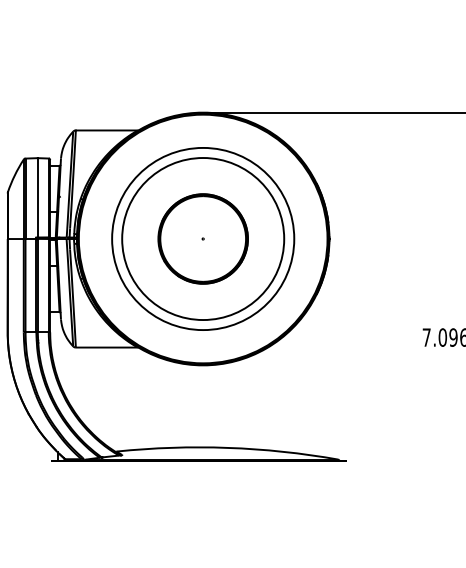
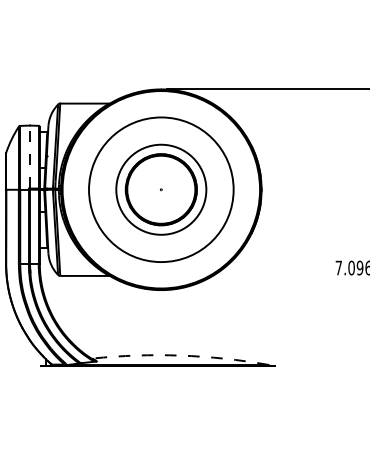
line: (38, 198) -> (30, 157), solid -> dashed
circle: (203, 238) -> (161, 189), size x0.7
arc: (227, 447) -> (180, 355), solid -> dashed

